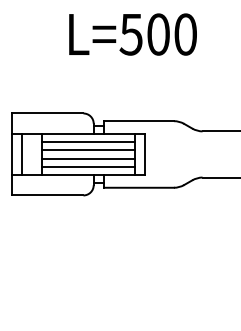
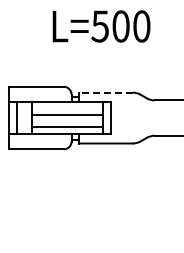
line: (139, 120) -> (106, 92), solid -> dashed
line: (88, 141) -> (67, 108), removed
line: (88, 158) -> (67, 121), removed

